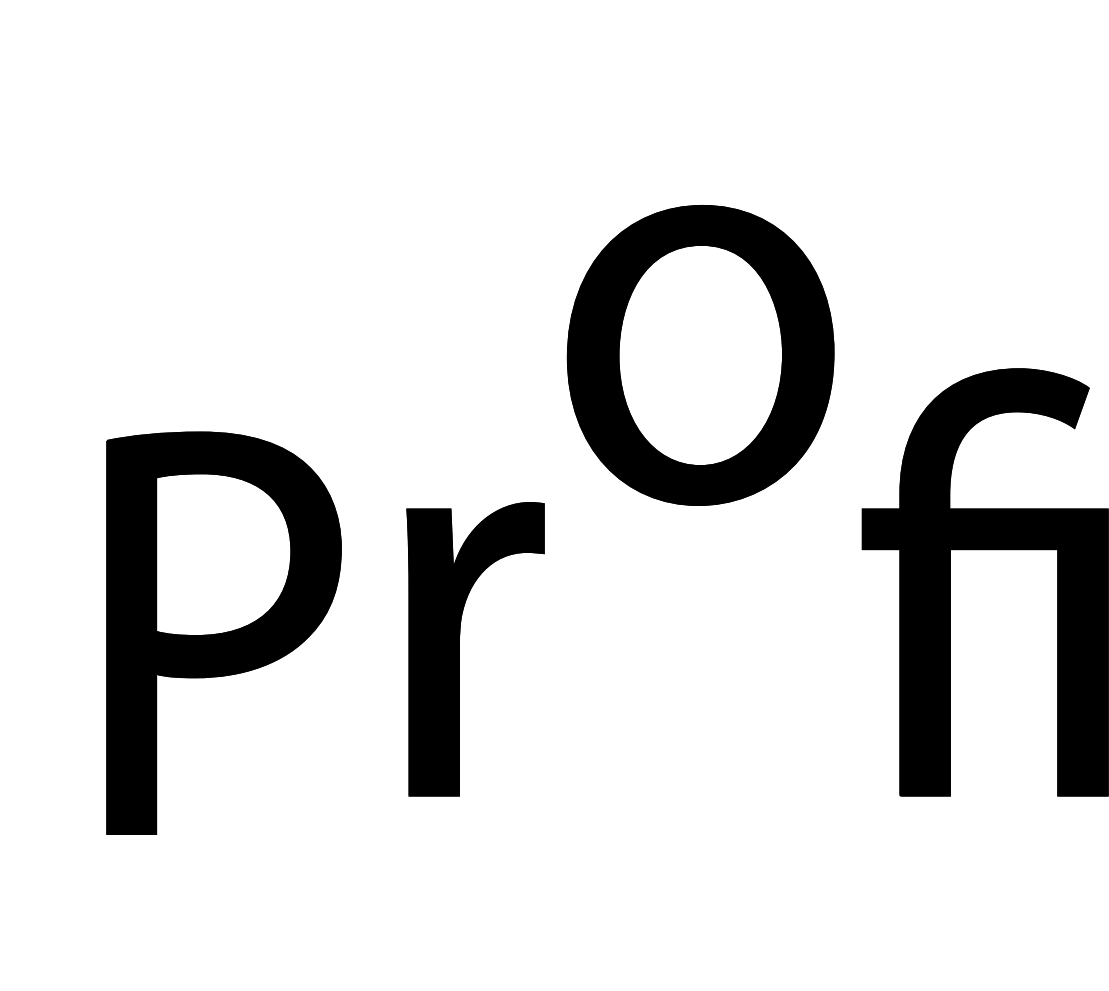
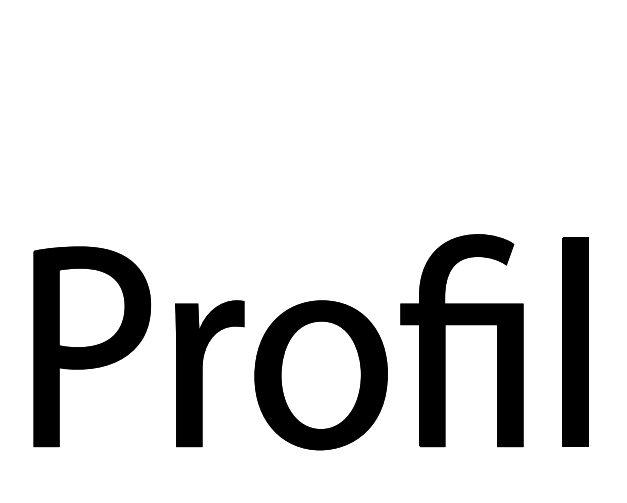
part: (699, 355) -> (320, 375), moved
part: (222, 632) -> (91, 346), moved

